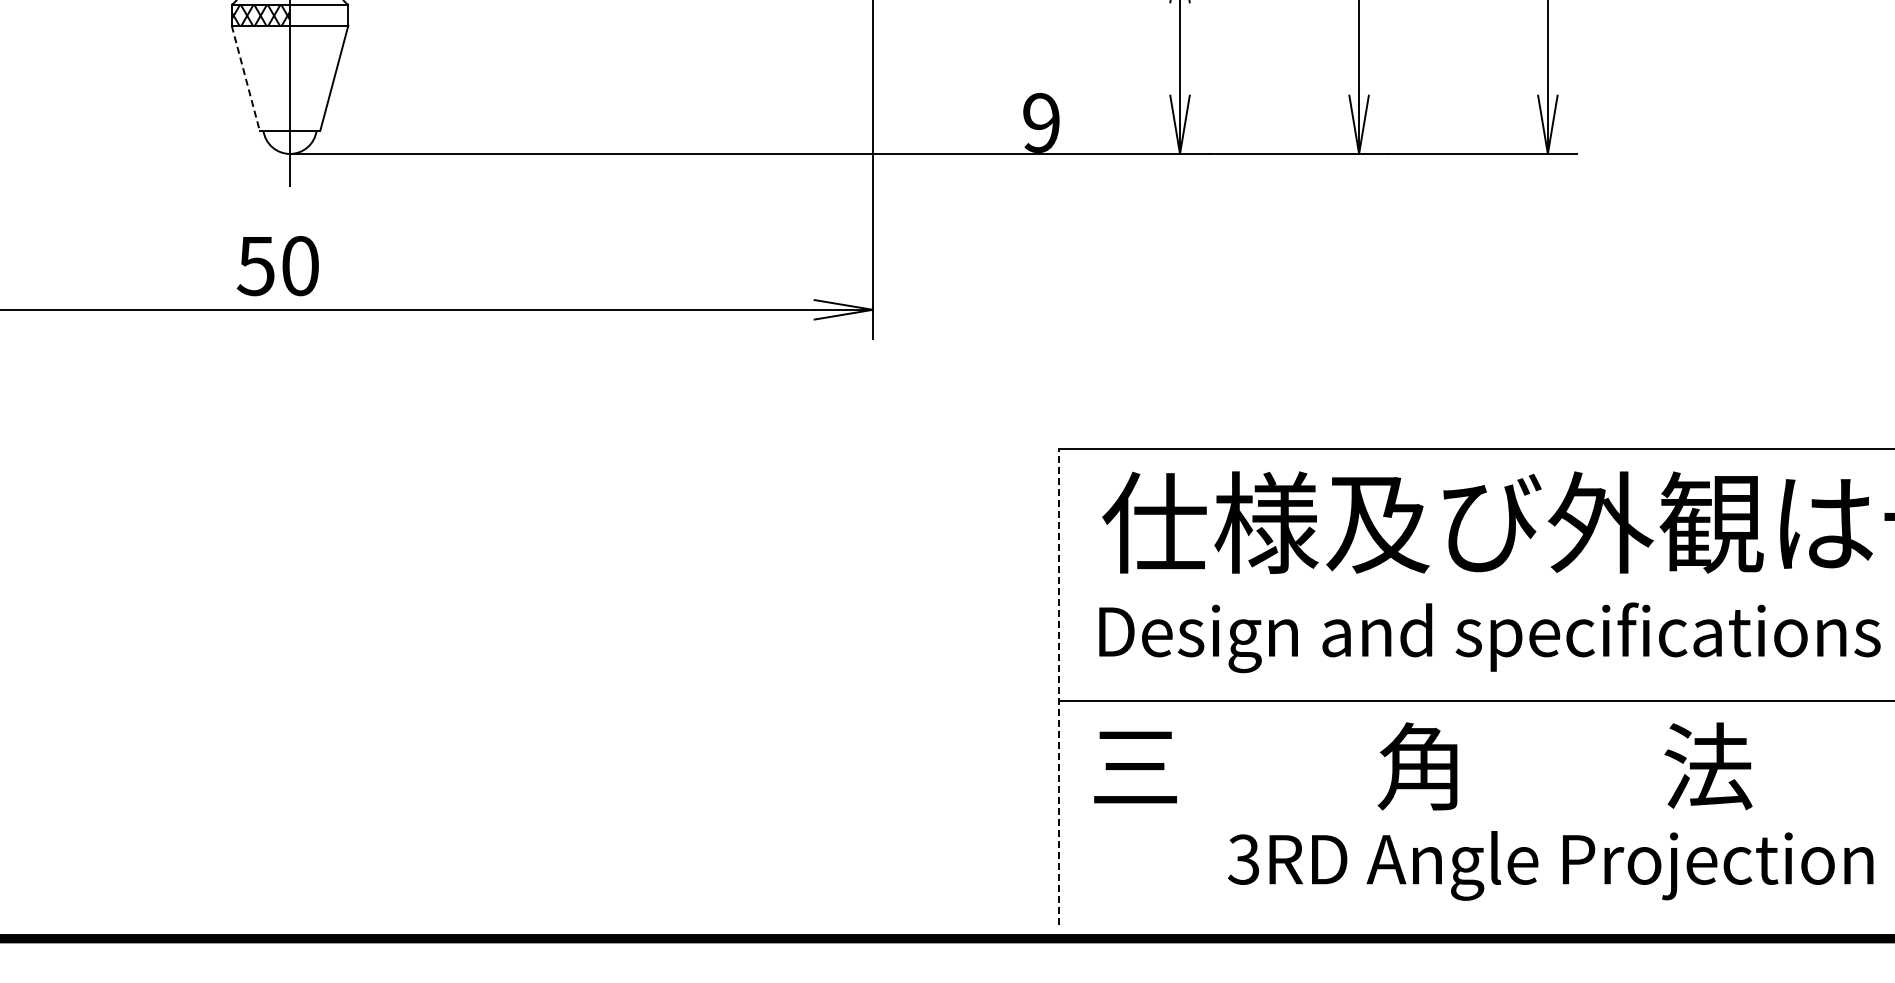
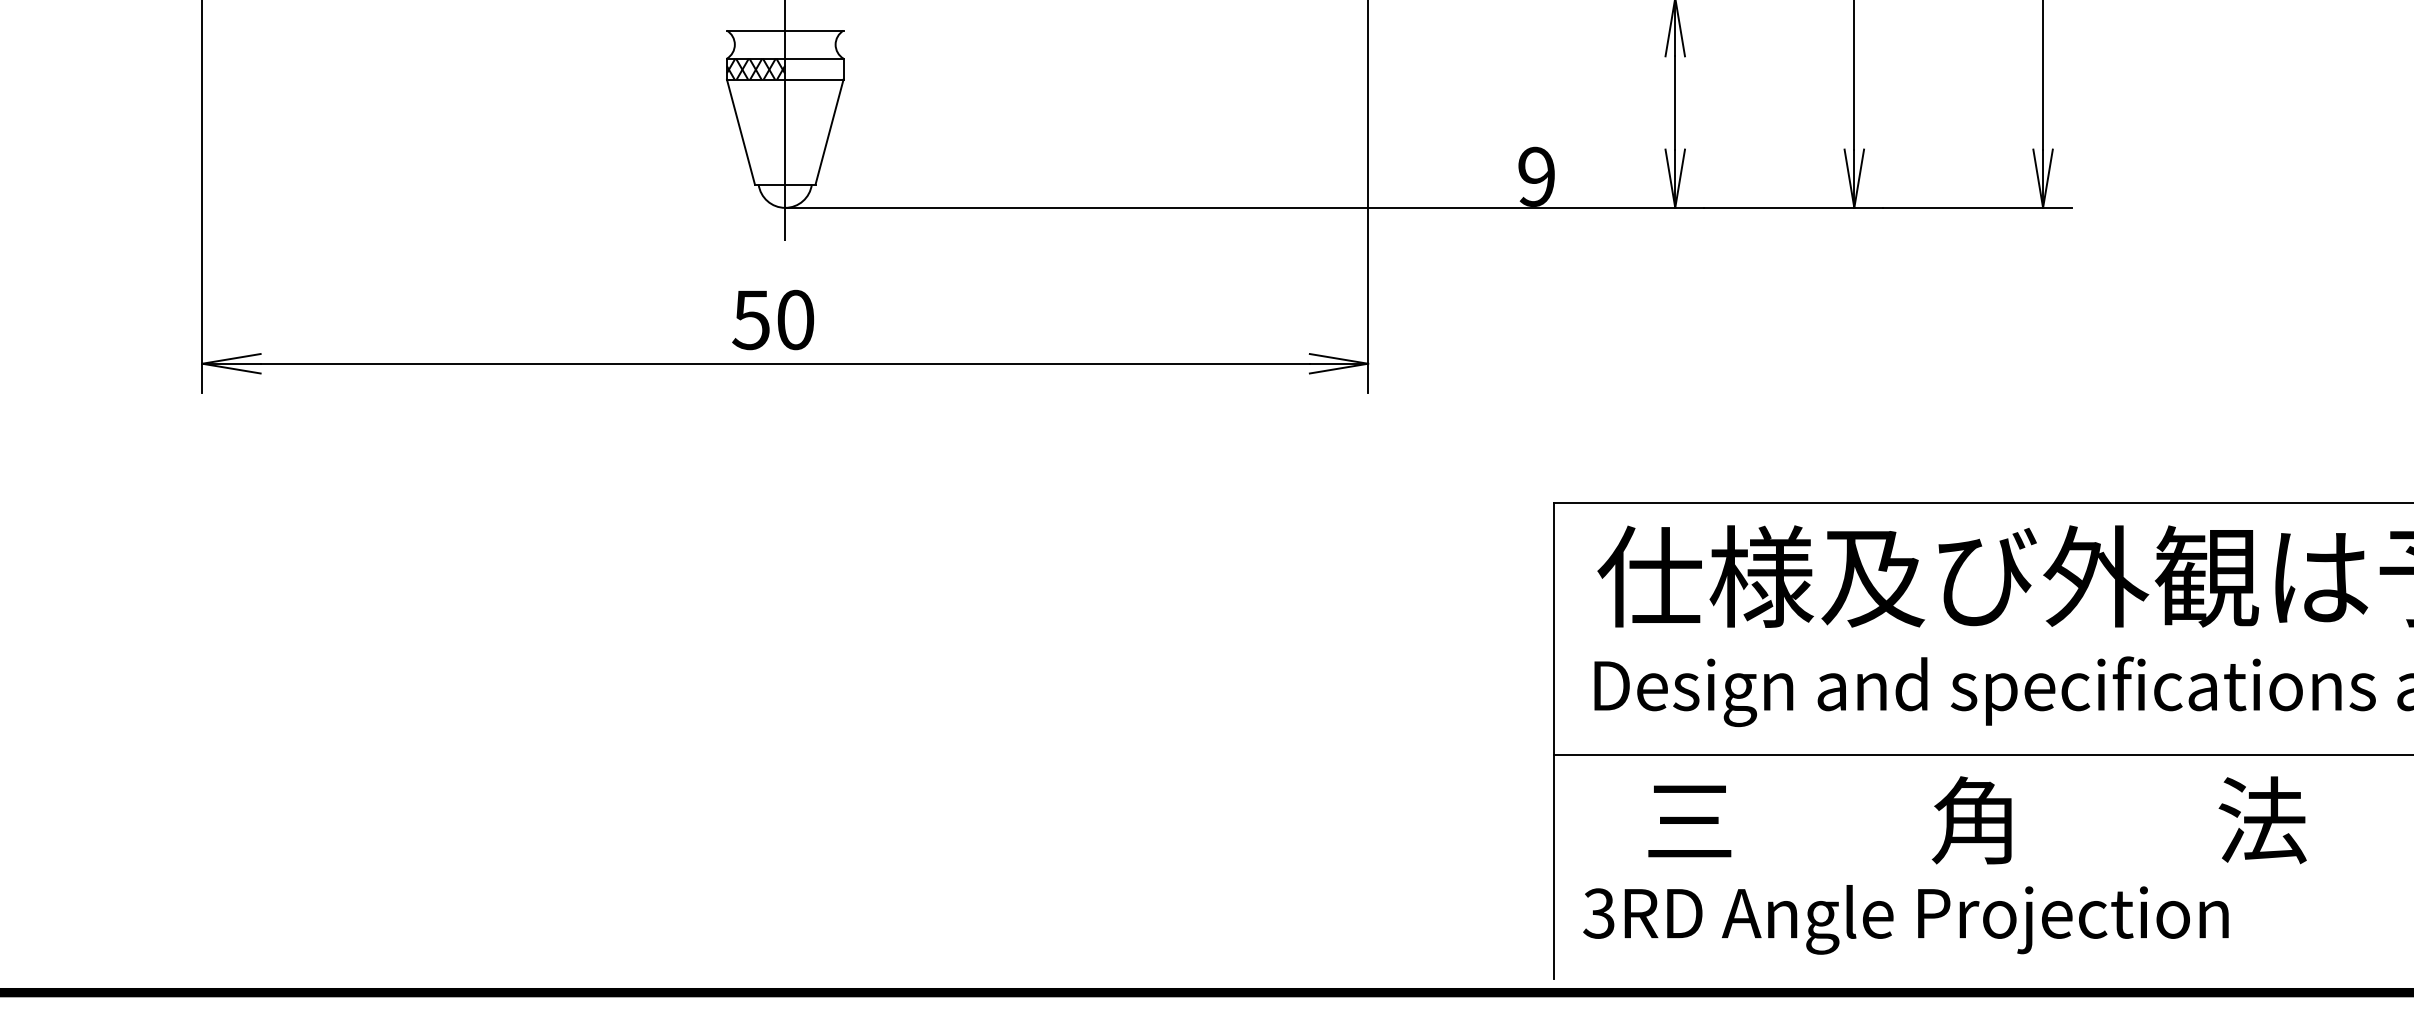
line: (246, 78) -> (741, 132), dashed -> solid
line: (1058, 687) -> (1553, 741), dashed -> solid
text: (1423, 766) -> (1977, 820), moved
text: (1550, 865) -> (1905, 919), moved

